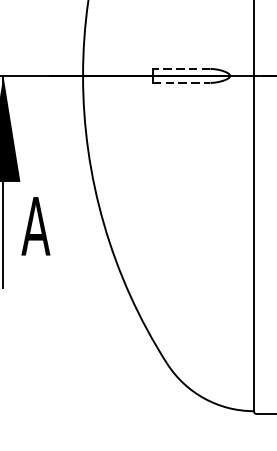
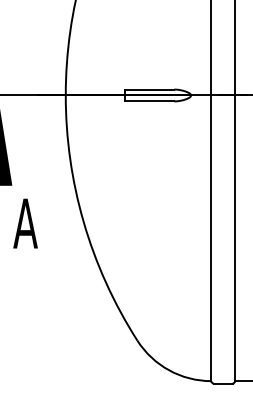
line: (181, 68) -> (149, 89), dashed -> solid
line: (181, 82) -> (149, 101), dashed -> solid

